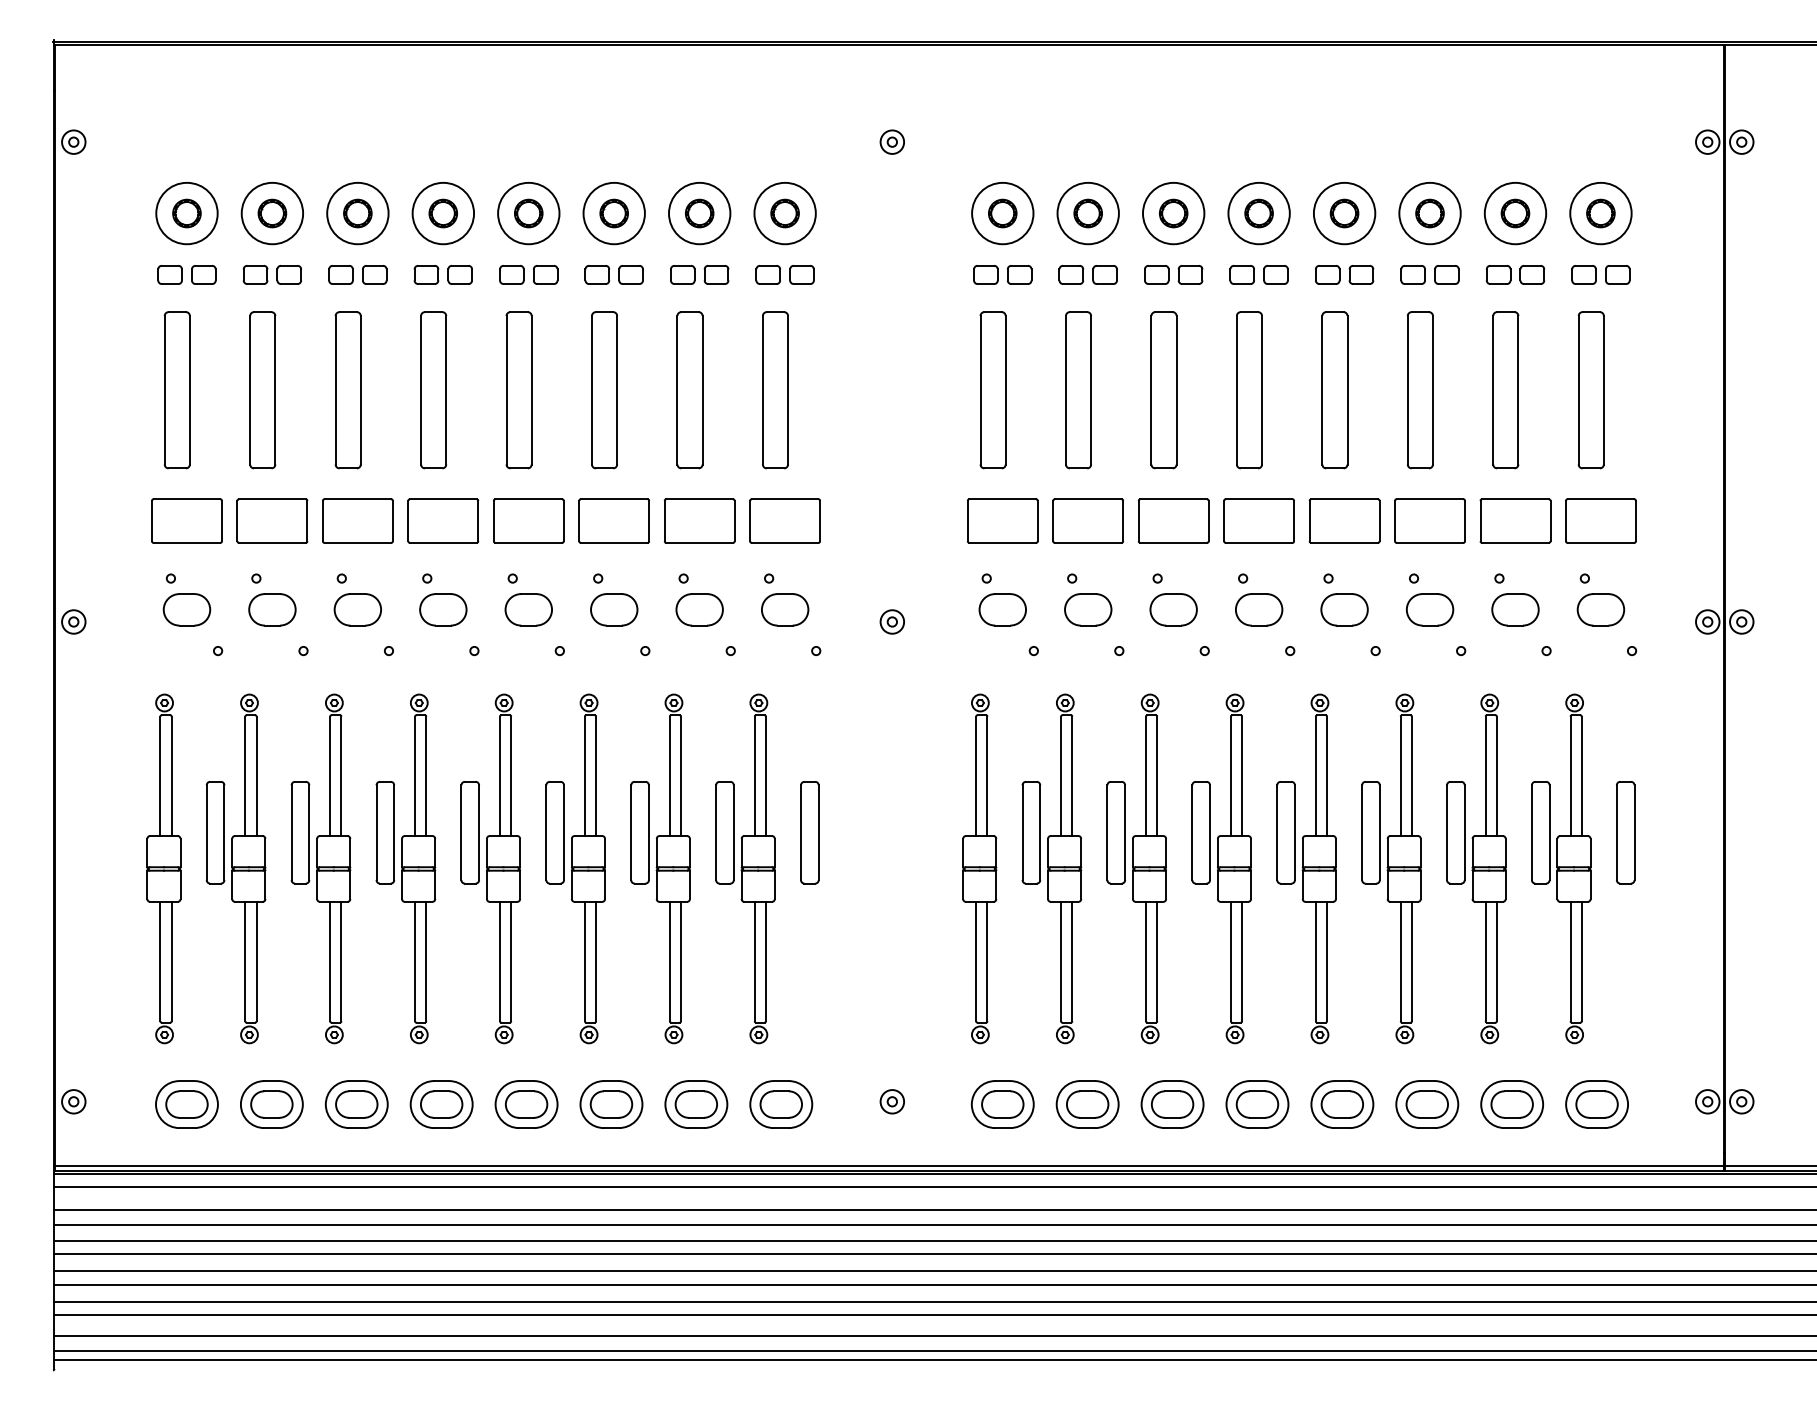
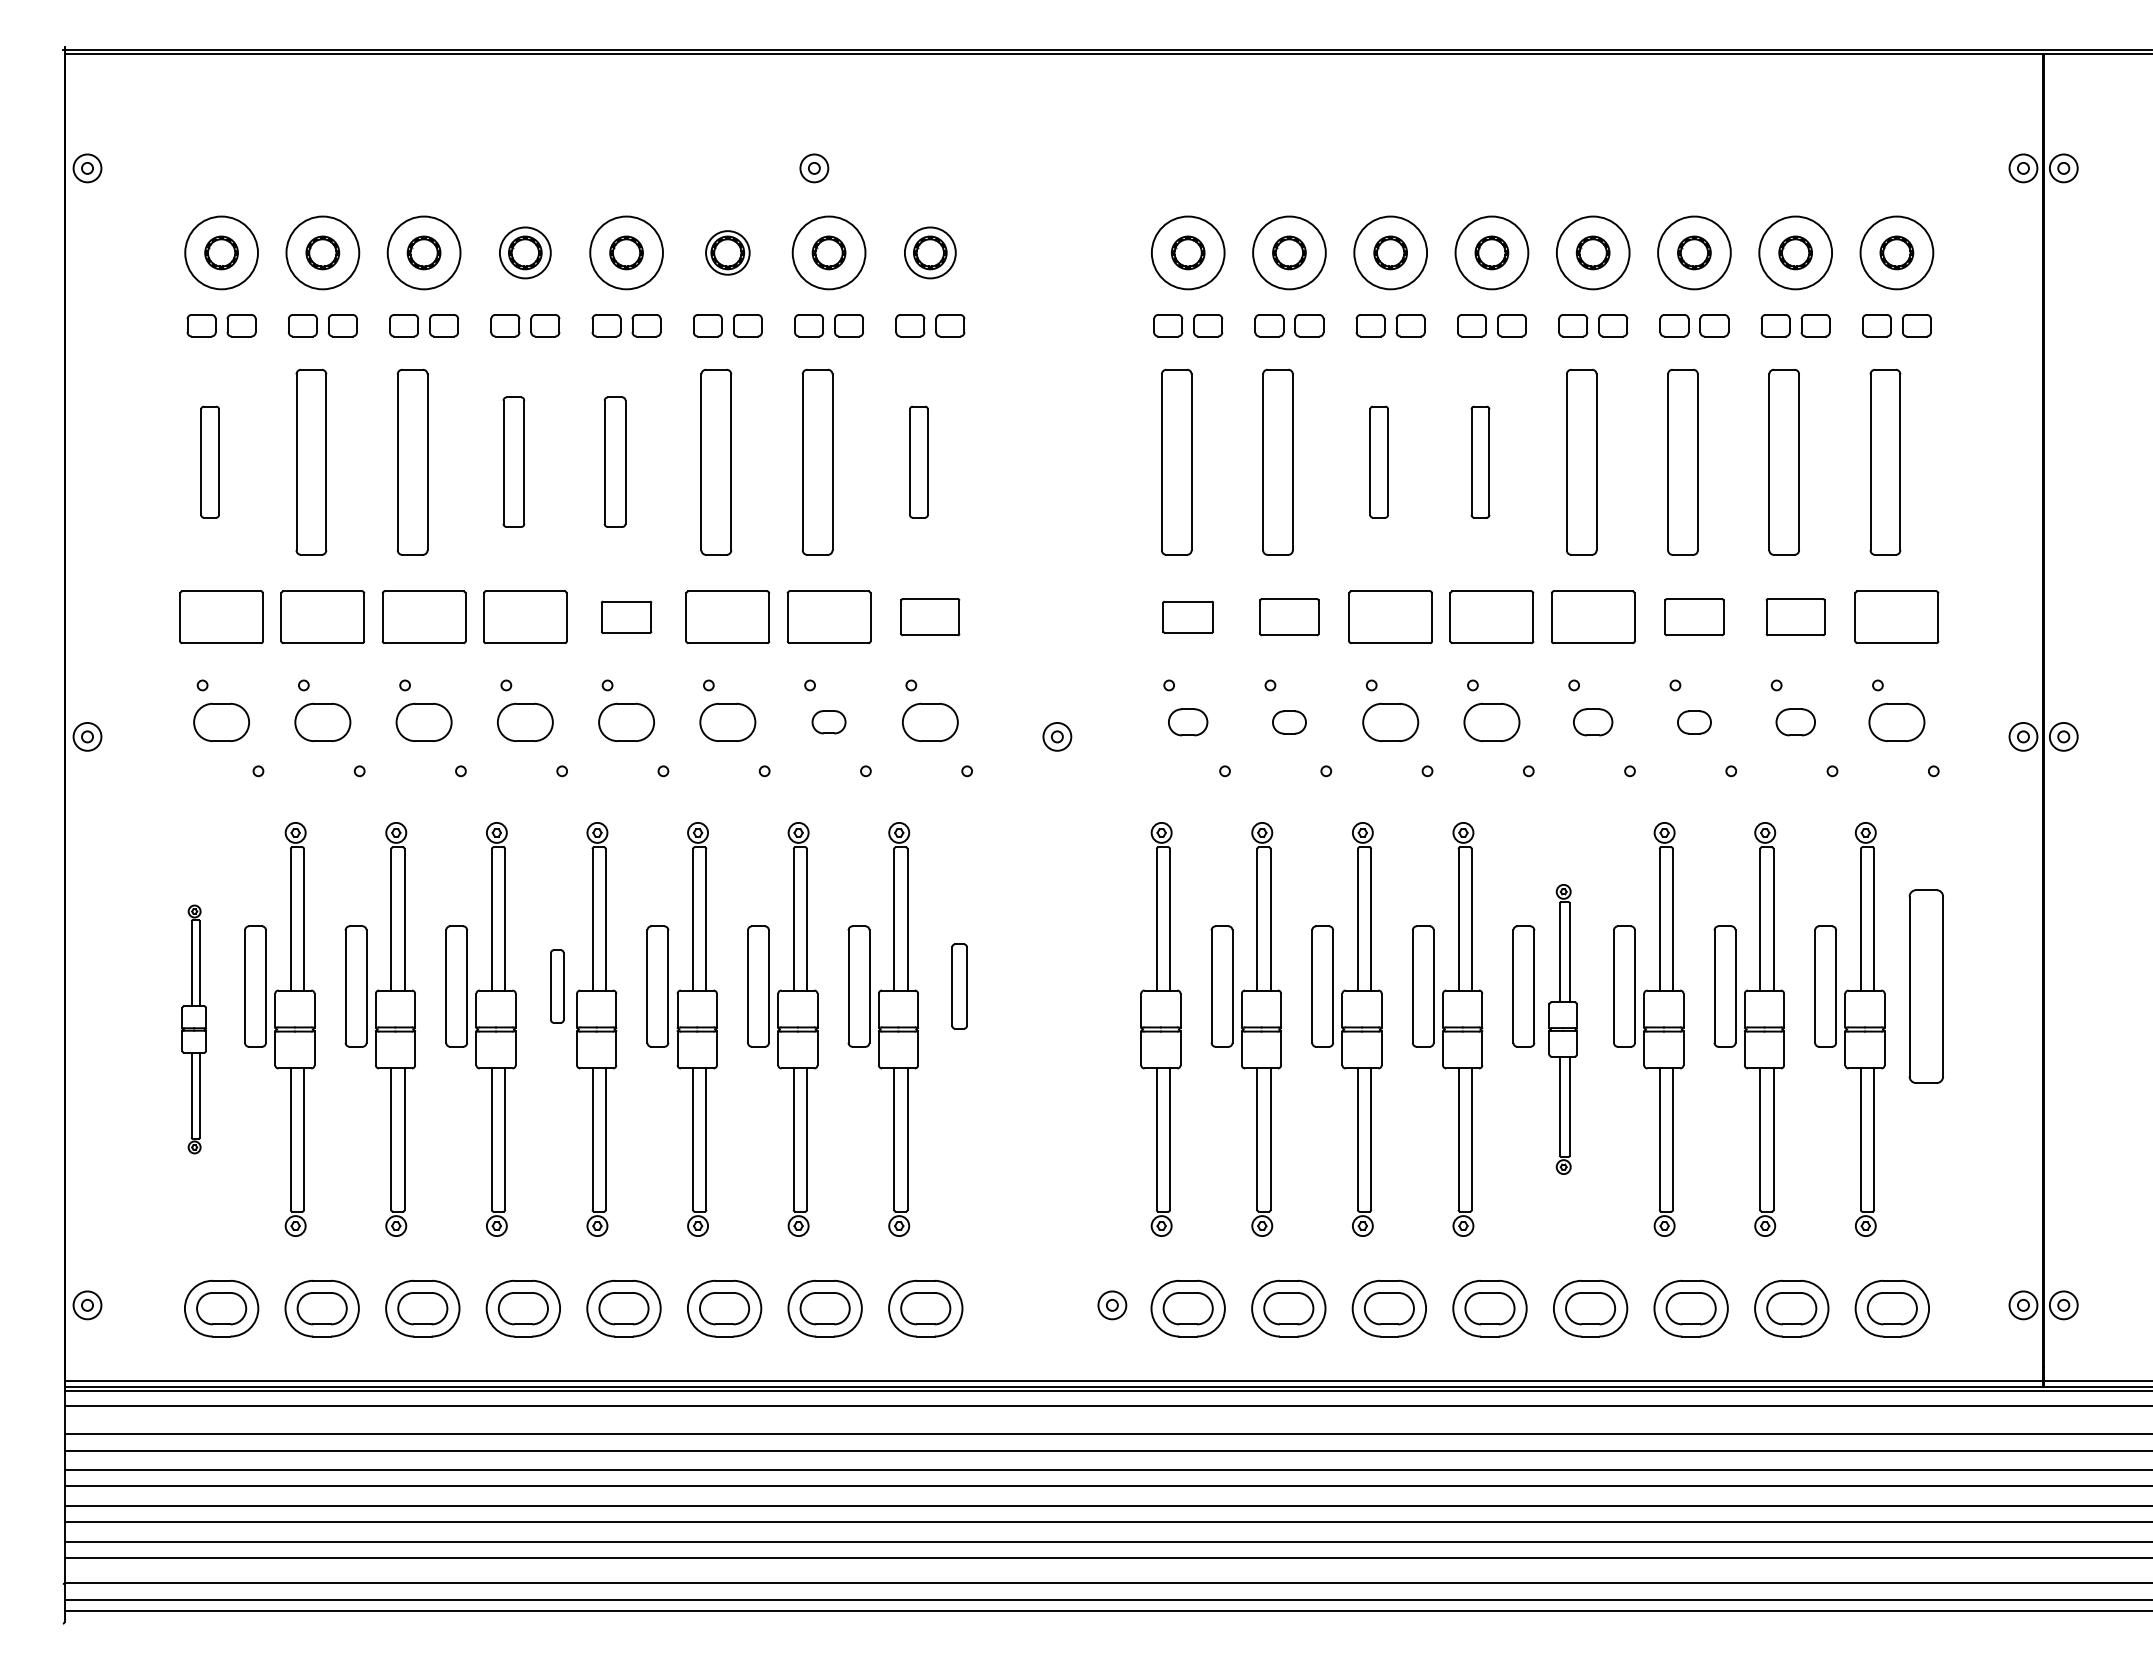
part: (892, 142) -> (814, 168), moved
circle: (443, 213) -> (525, 252), size x0.7
circle: (613, 213) -> (727, 252), size x0.6
circle: (784, 213) -> (929, 252), size x0.7
part: (176, 389) -> (209, 461), size x0.6
part: (433, 389) -> (513, 461), size x0.7
part: (518, 389) -> (614, 461), size x0.7
part: (775, 389) -> (918, 461), size x0.6
part: (1163, 389) -> (1378, 461), size x0.6
part: (1249, 389) -> (1480, 461), size x0.6
part: (528, 520) -> (626, 616), size x0.6
part: (785, 520) -> (930, 616), size x0.7
part: (1003, 520) -> (1188, 616), size x0.6
part: (1088, 520) -> (1289, 616), size x0.7
part: (1430, 520) -> (1694, 616), size x0.7
part: (1515, 520) -> (1795, 616), size x0.7
part: (699, 609) -> (828, 721), size x0.6
part: (1002, 609) -> (1187, 721), size x0.7
part: (1088, 609) -> (1289, 722), size x0.6
part: (1344, 609) -> (1592, 721), size x0.7
part: (1430, 609) -> (1694, 722), size x0.6
part: (1515, 609) -> (1795, 721), size x0.7
part: (470, 832) -> (557, 986), size x0.6
part: (809, 832) -> (959, 986), size x0.7
part: (1625, 832) -> (1925, 986), size x1.6
part: (163, 868) -> (193, 1029), size x0.6
part: (1318, 868) -> (1562, 1029), size x0.7
part: (892, 1101) -> (1112, 1305), moved

